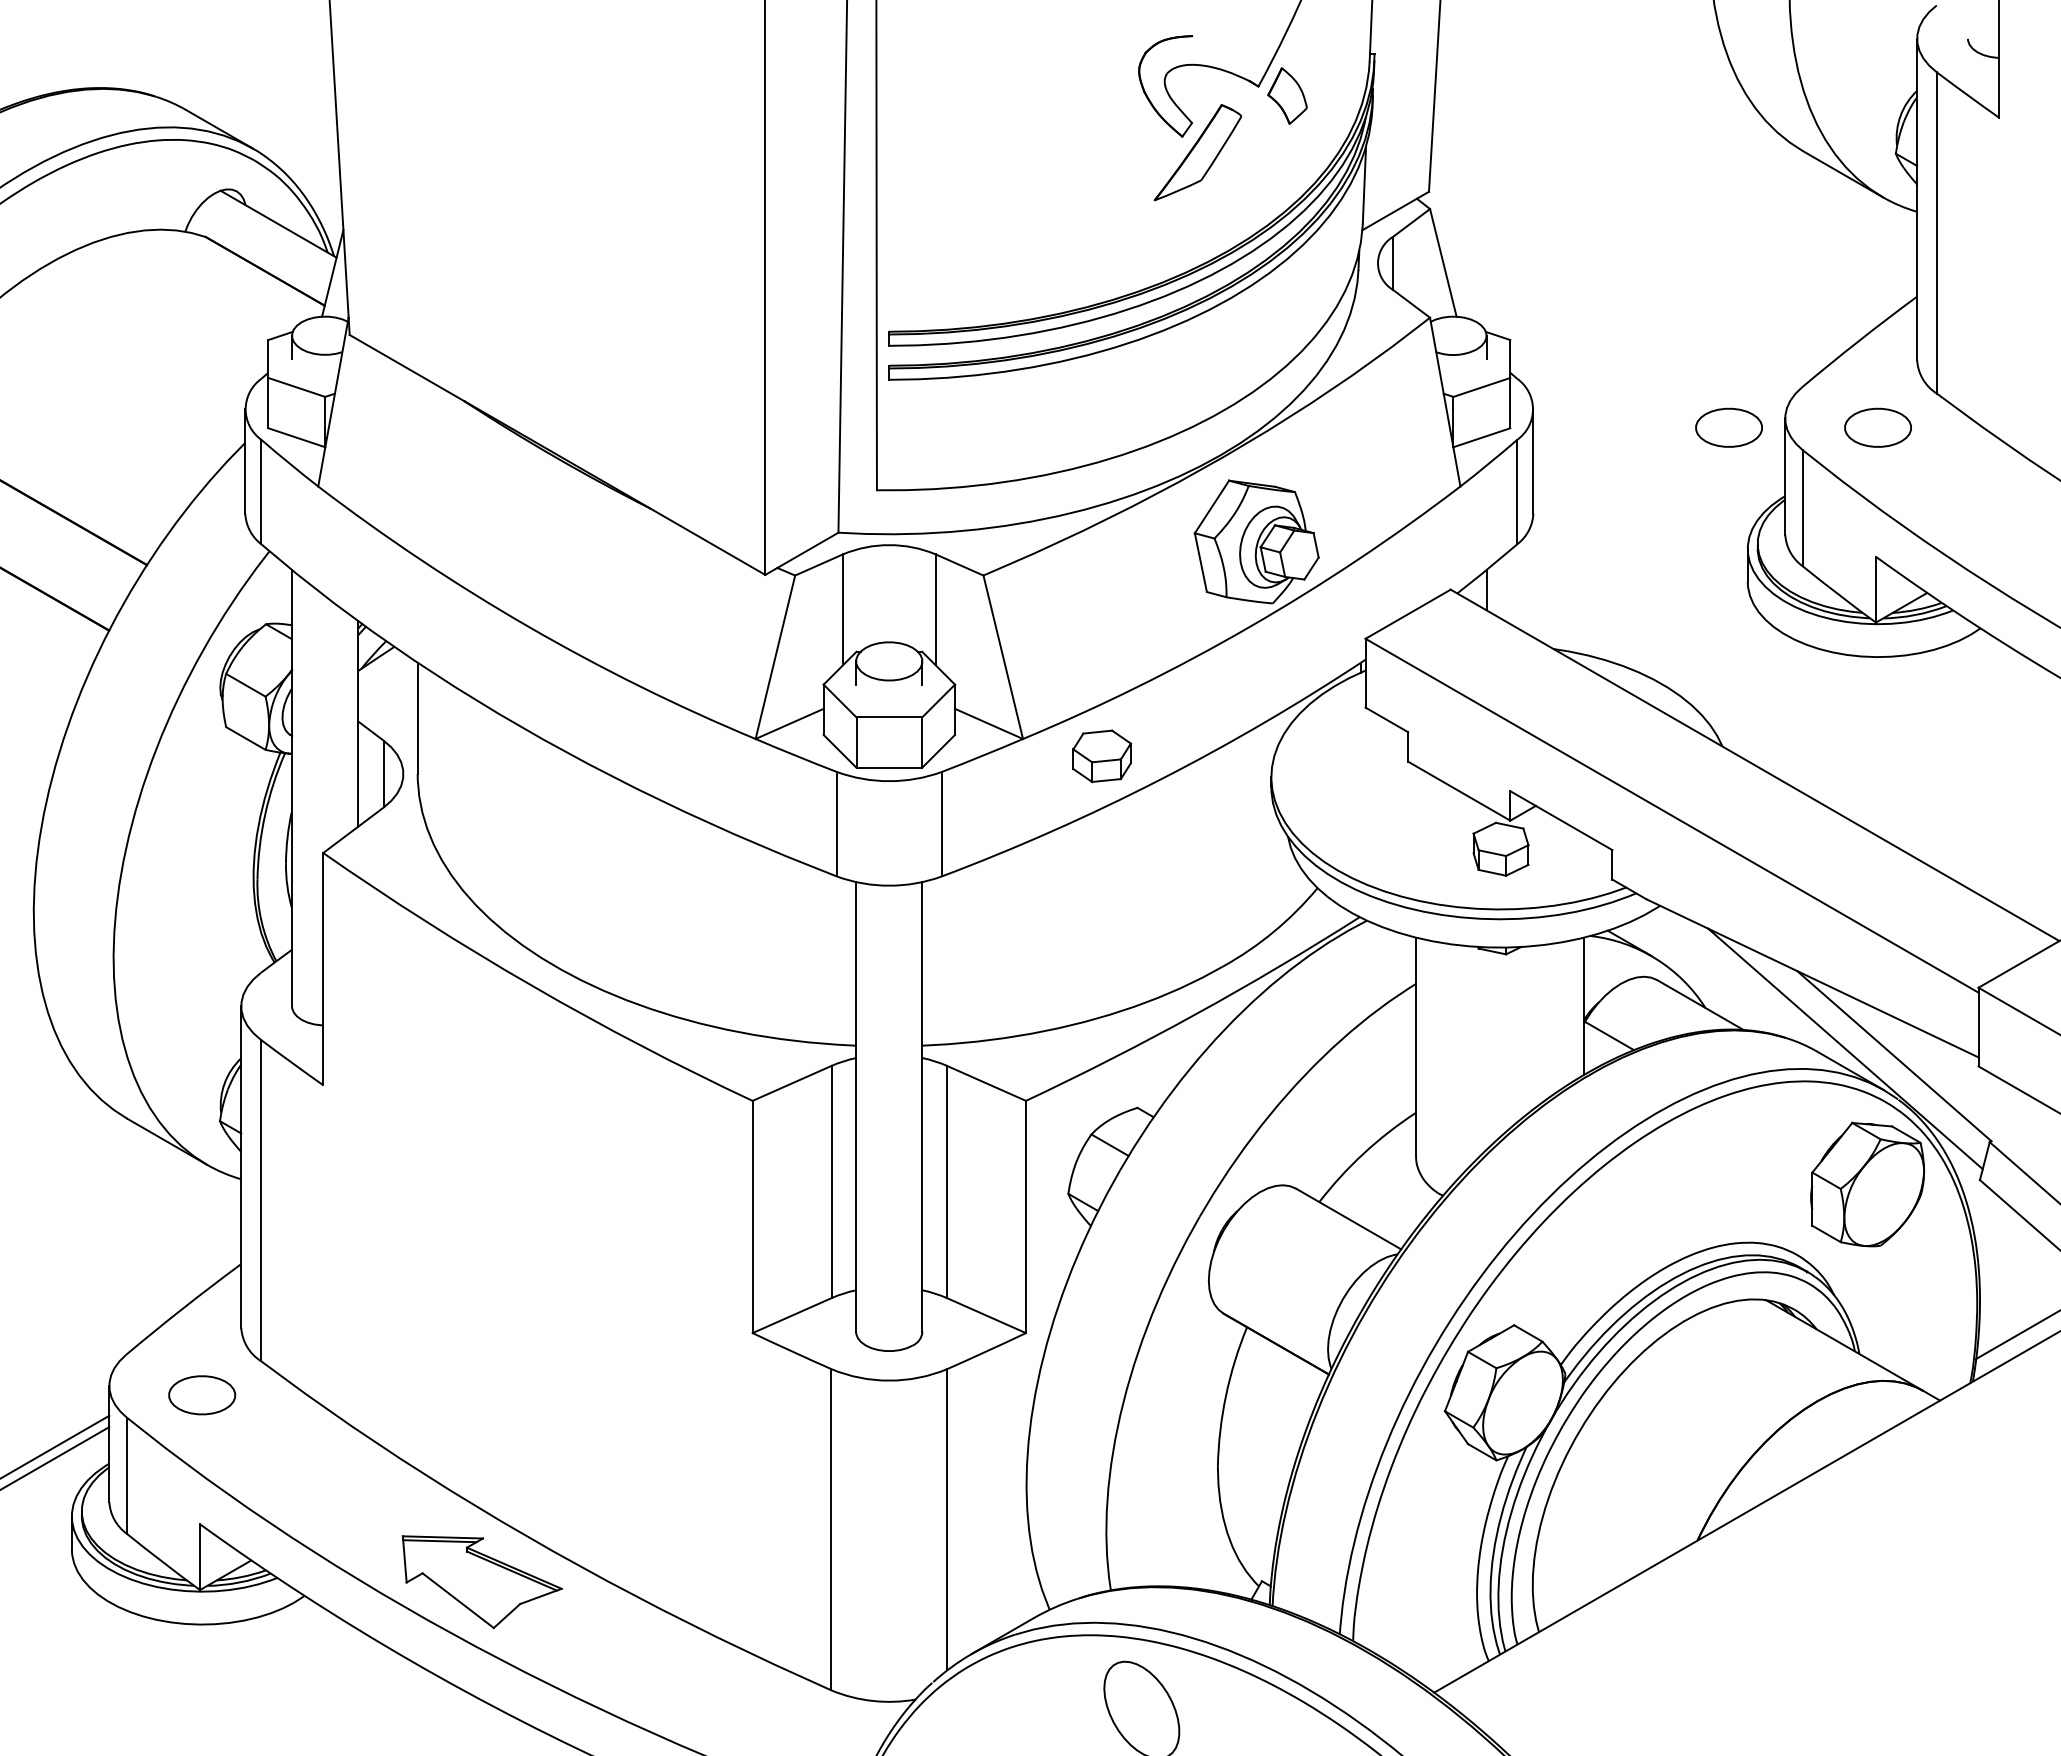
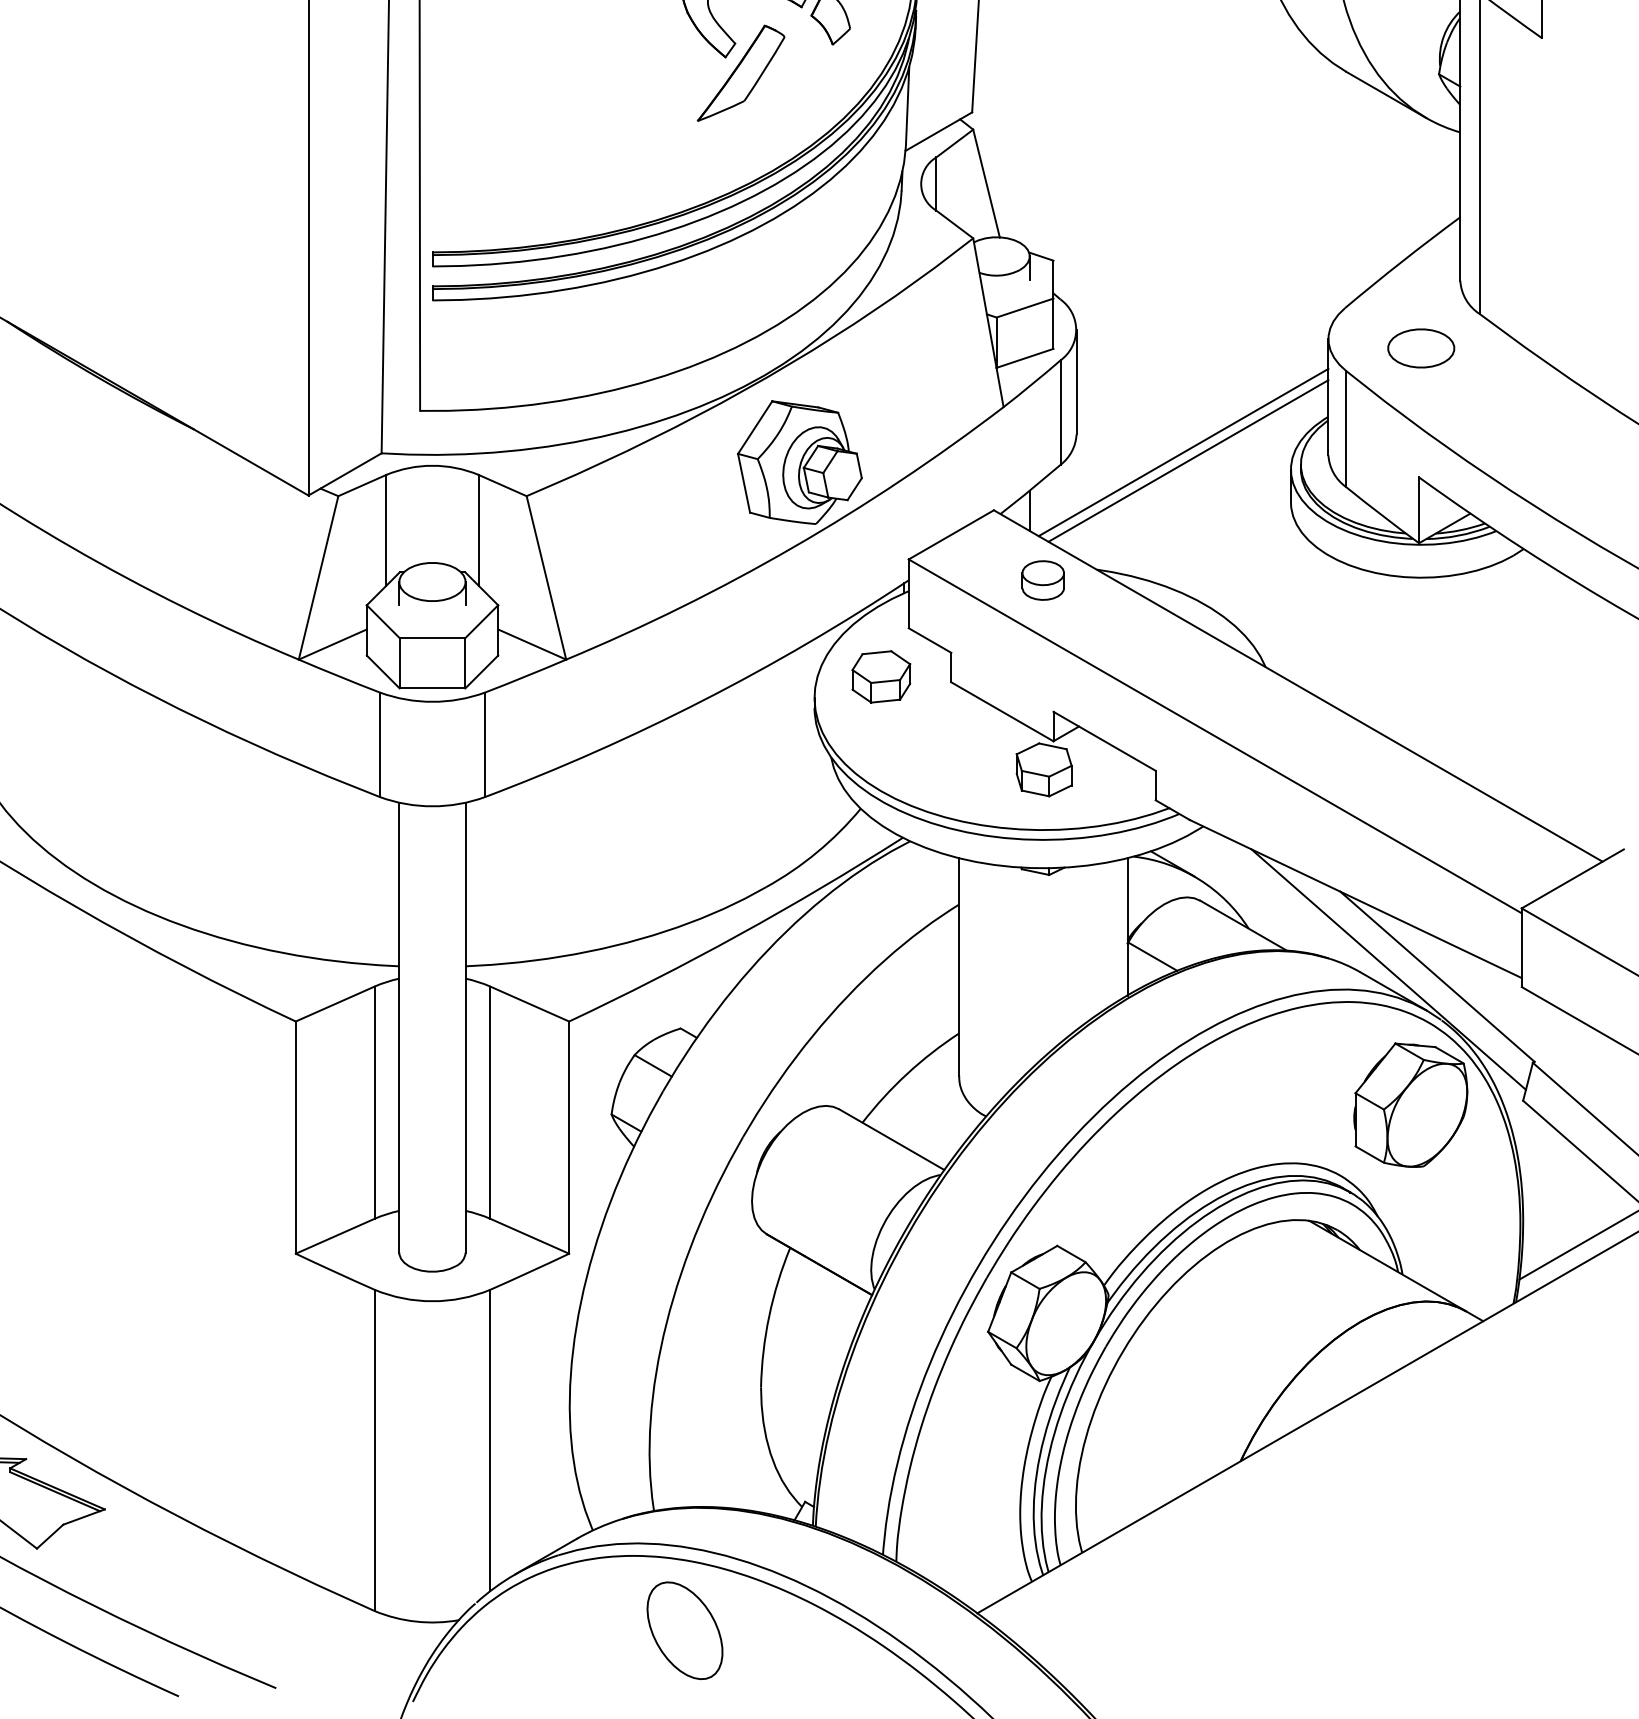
part: (1728, 427) -> (1271, 348), removed
line: (1640, 531) -> (1183, 452), added
line: (1645, 540) -> (1188, 461), added
part: (1499, 659) -> (1042, 580), added
part: (1102, 755) -> (881, 676), moved

